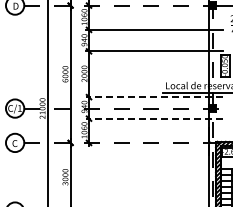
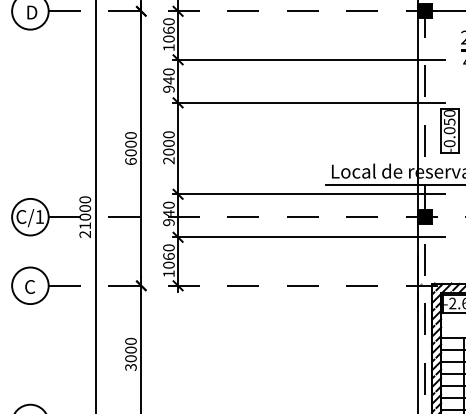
line: (154, 97) -> (308, 195), dashed -> solid
line: (154, 118) -> (308, 236), dashed -> solid

